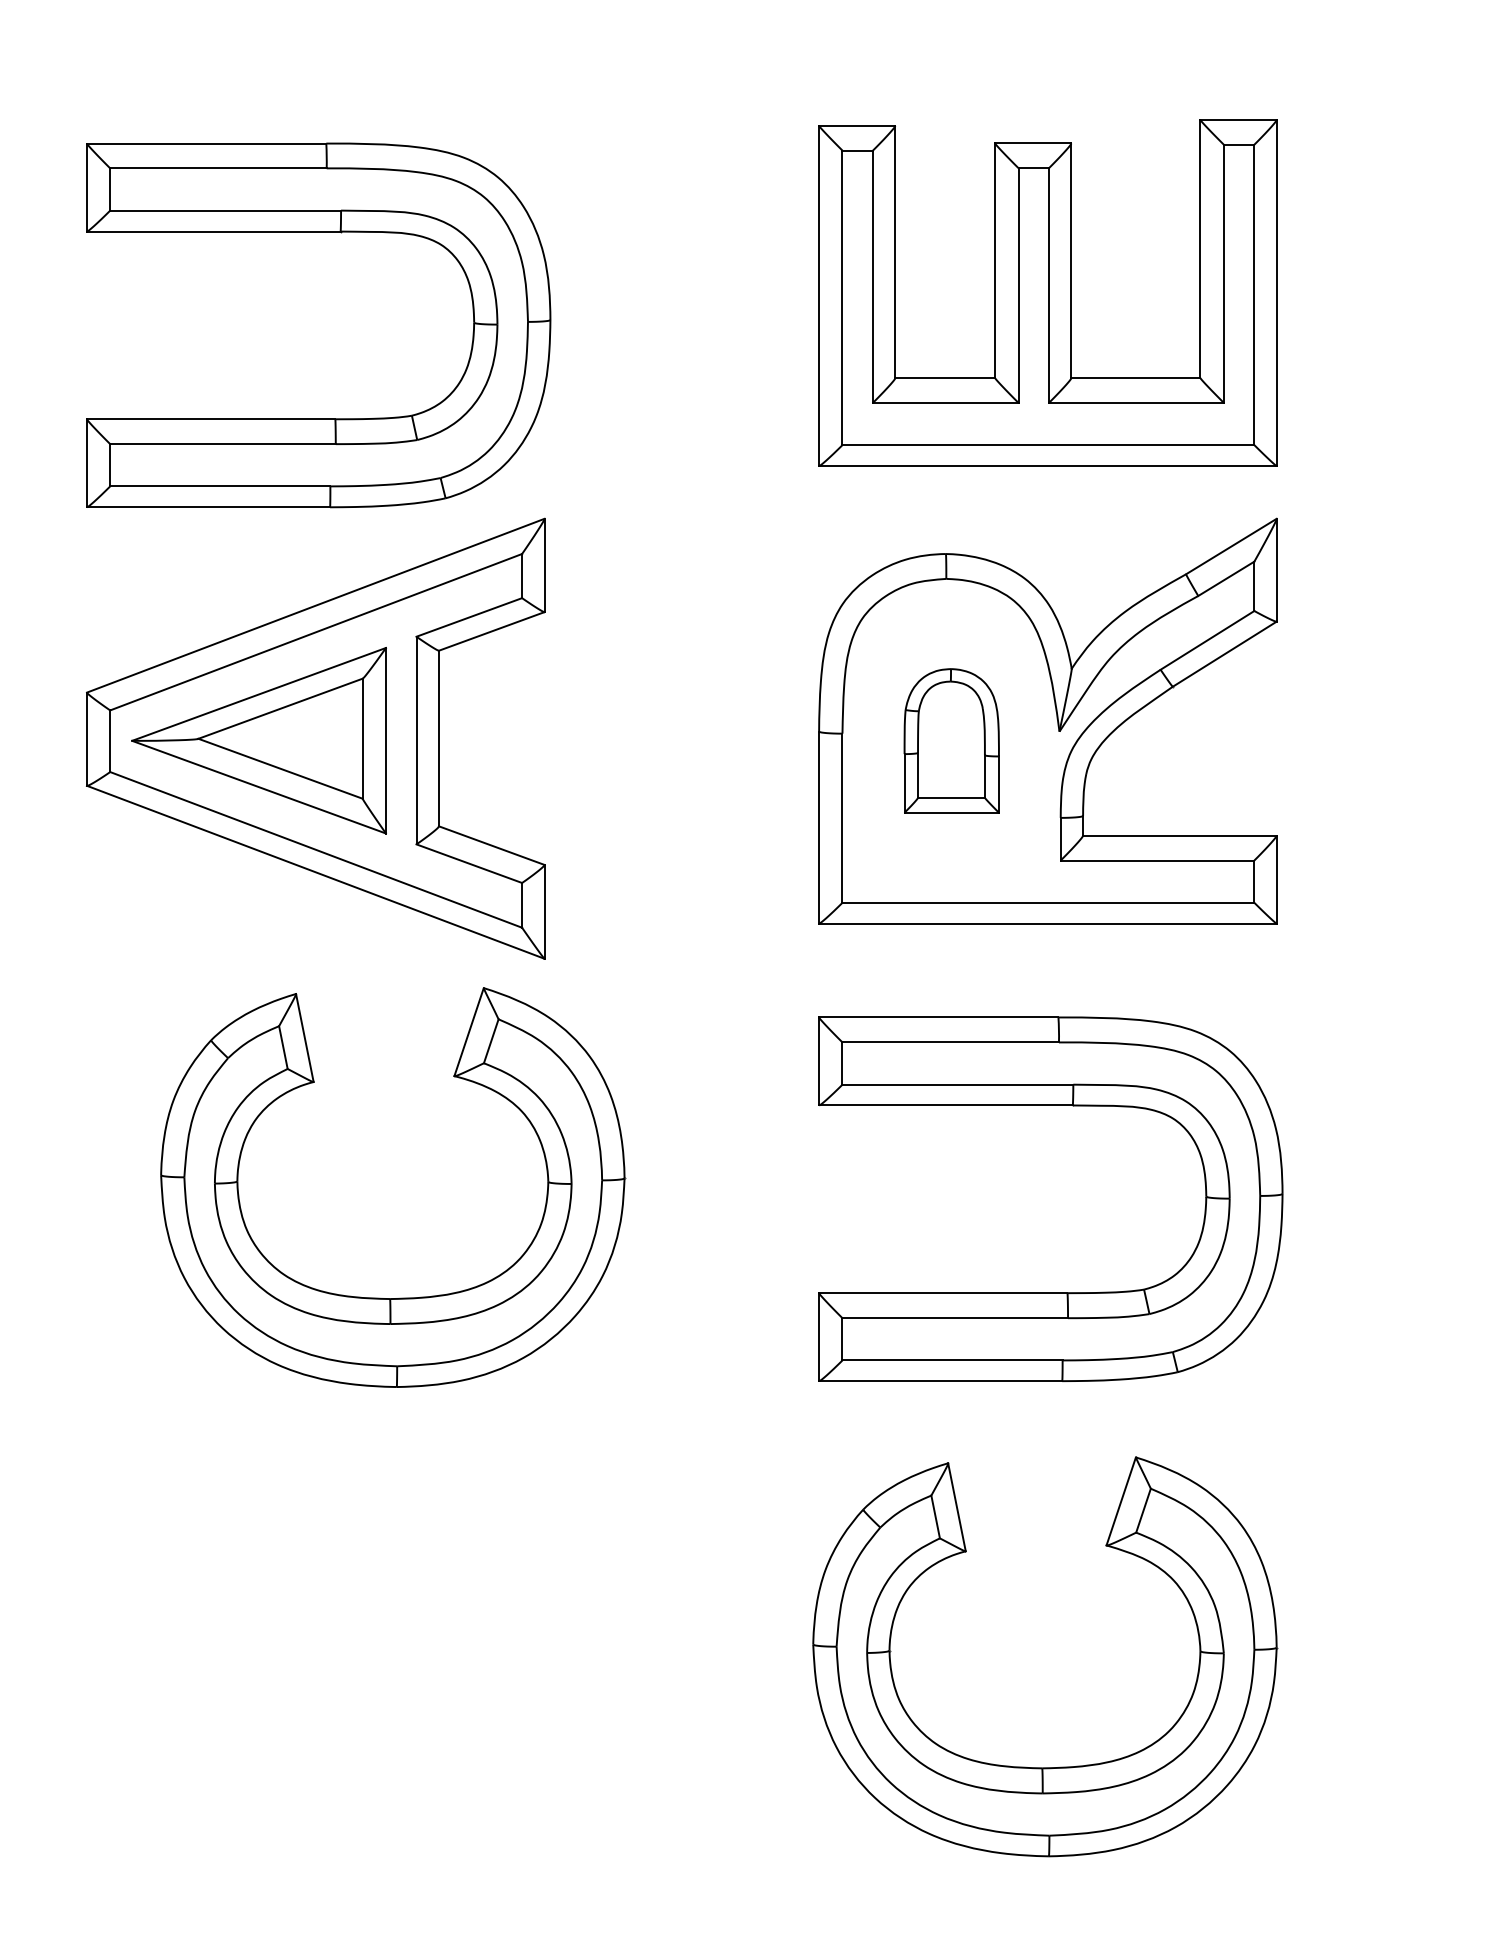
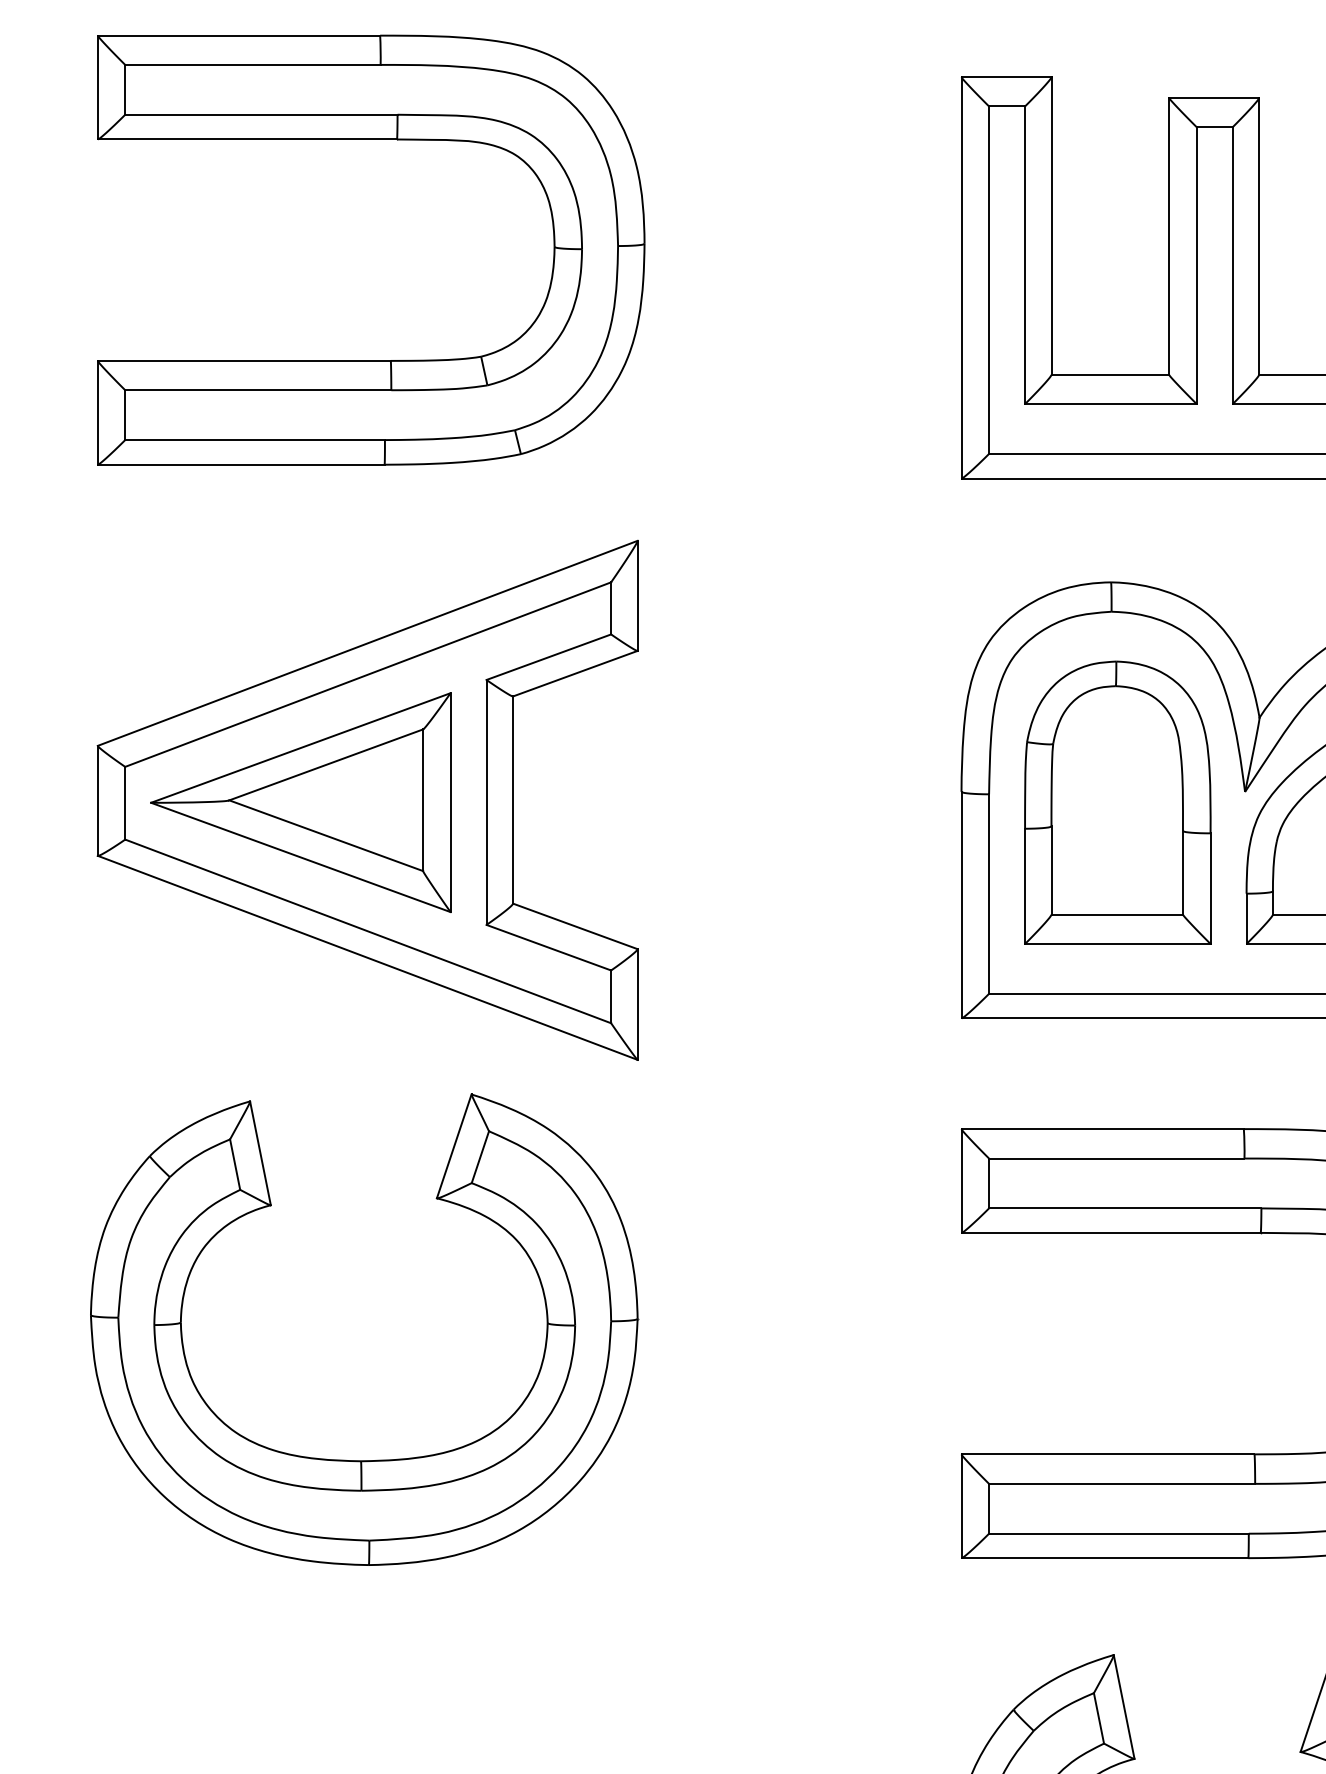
part: (318, 232) -> (370, 140), moved
part: (951, 740) -> (1117, 802), size x1.67
part: (399, 1297) -> (372, 1459), moved

